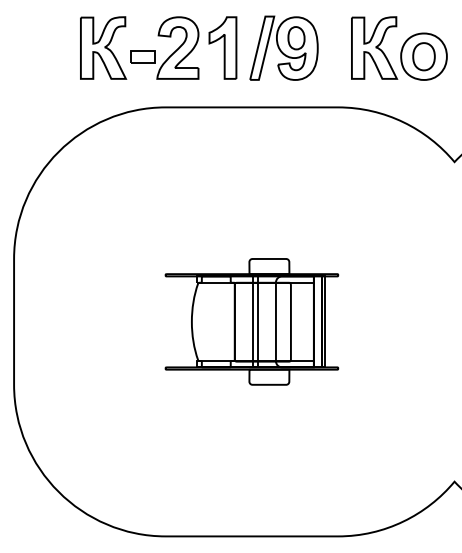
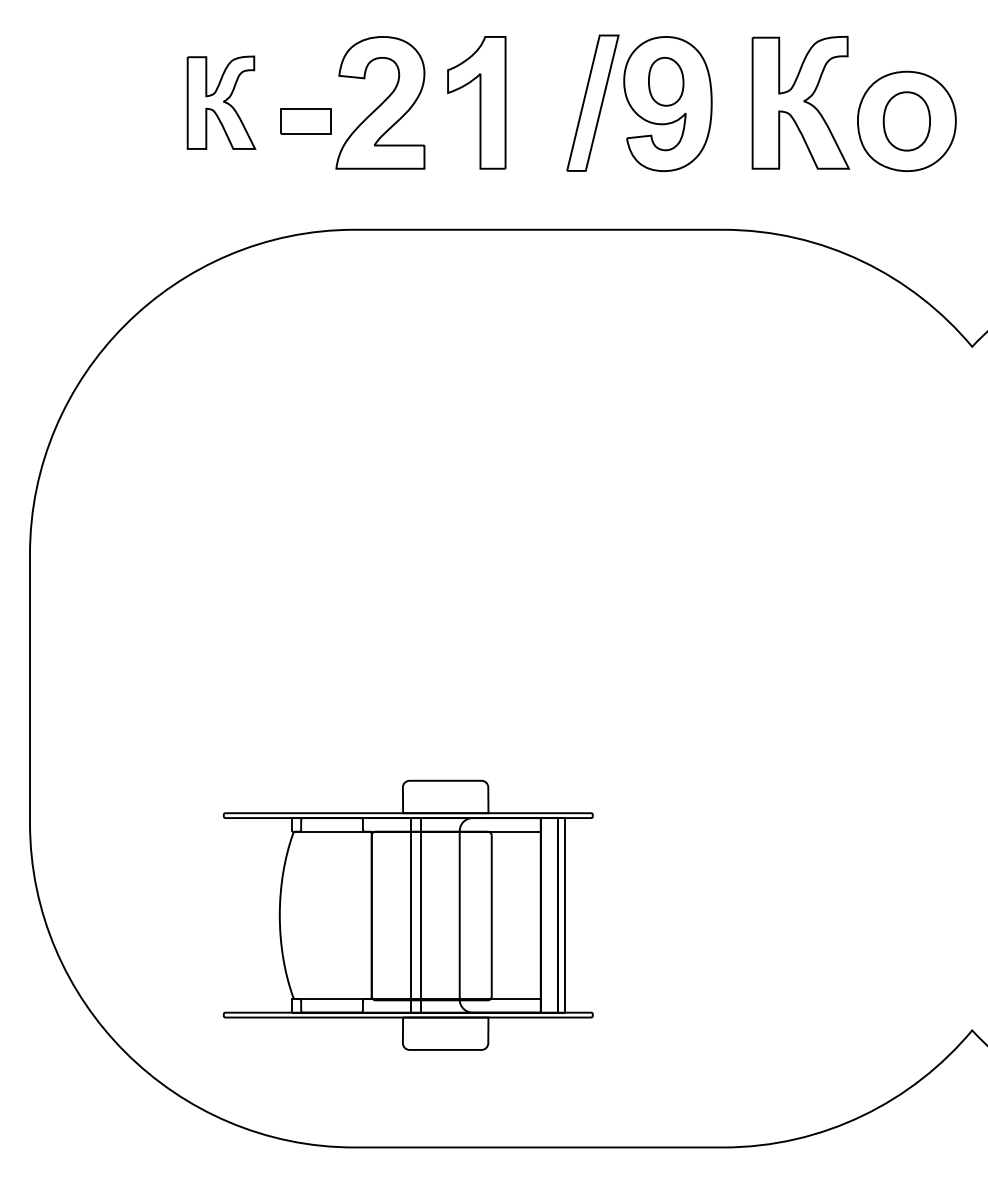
part: (103, 47) -> (221, 101), size x0.7
part: (283, 47) -> (638, 101), moved
part: (251, 321) -> (407, 914), moved

